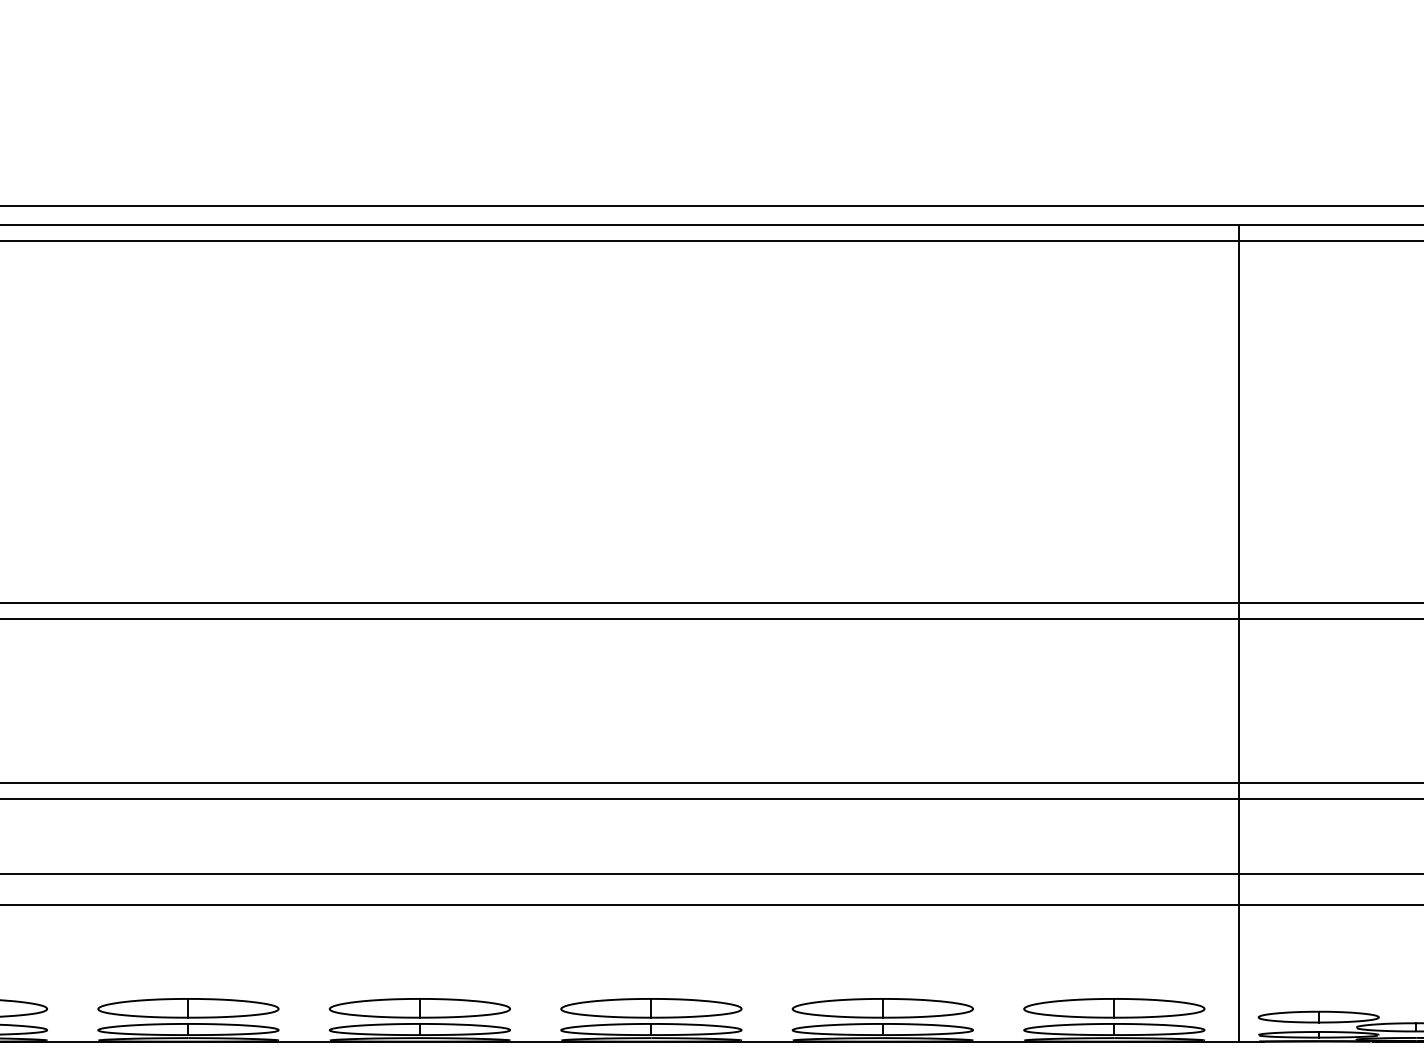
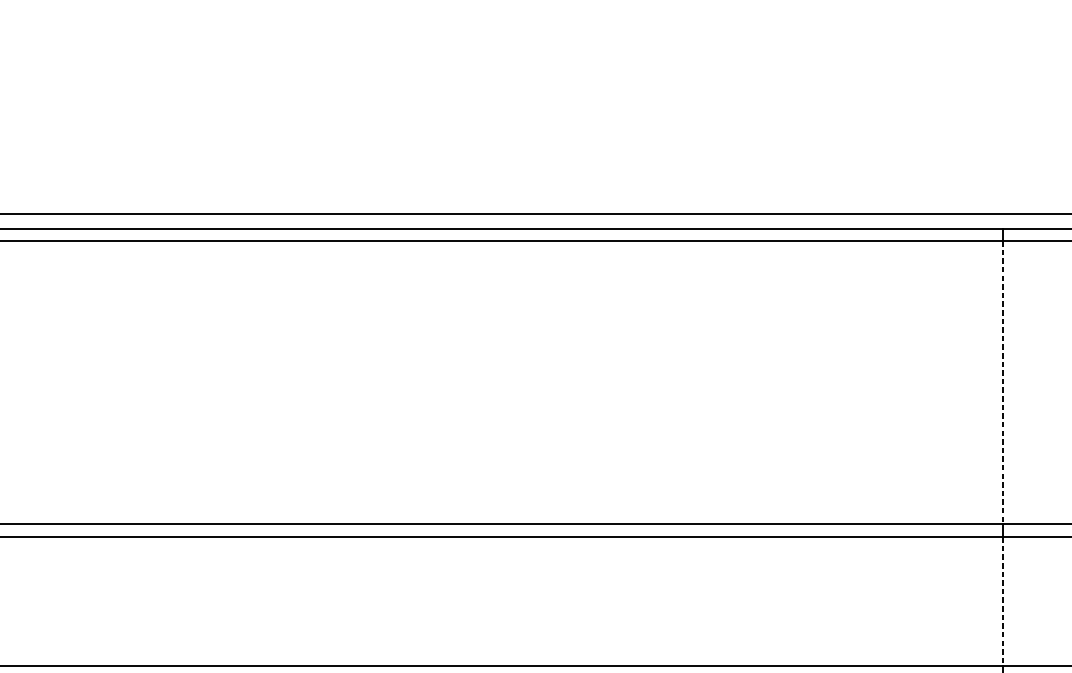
line: (1239, 422) -> (1002, 383), solid -> dashed
line: (1239, 701) -> (1002, 601), solid -> dashed

